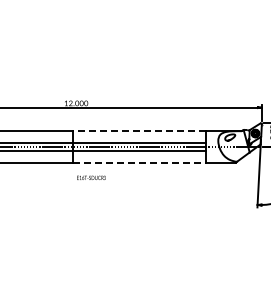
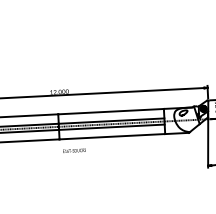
line: (139, 131) -> (111, 111), dashed -> solid
line: (140, 162) -> (113, 136), dashed -> solid

